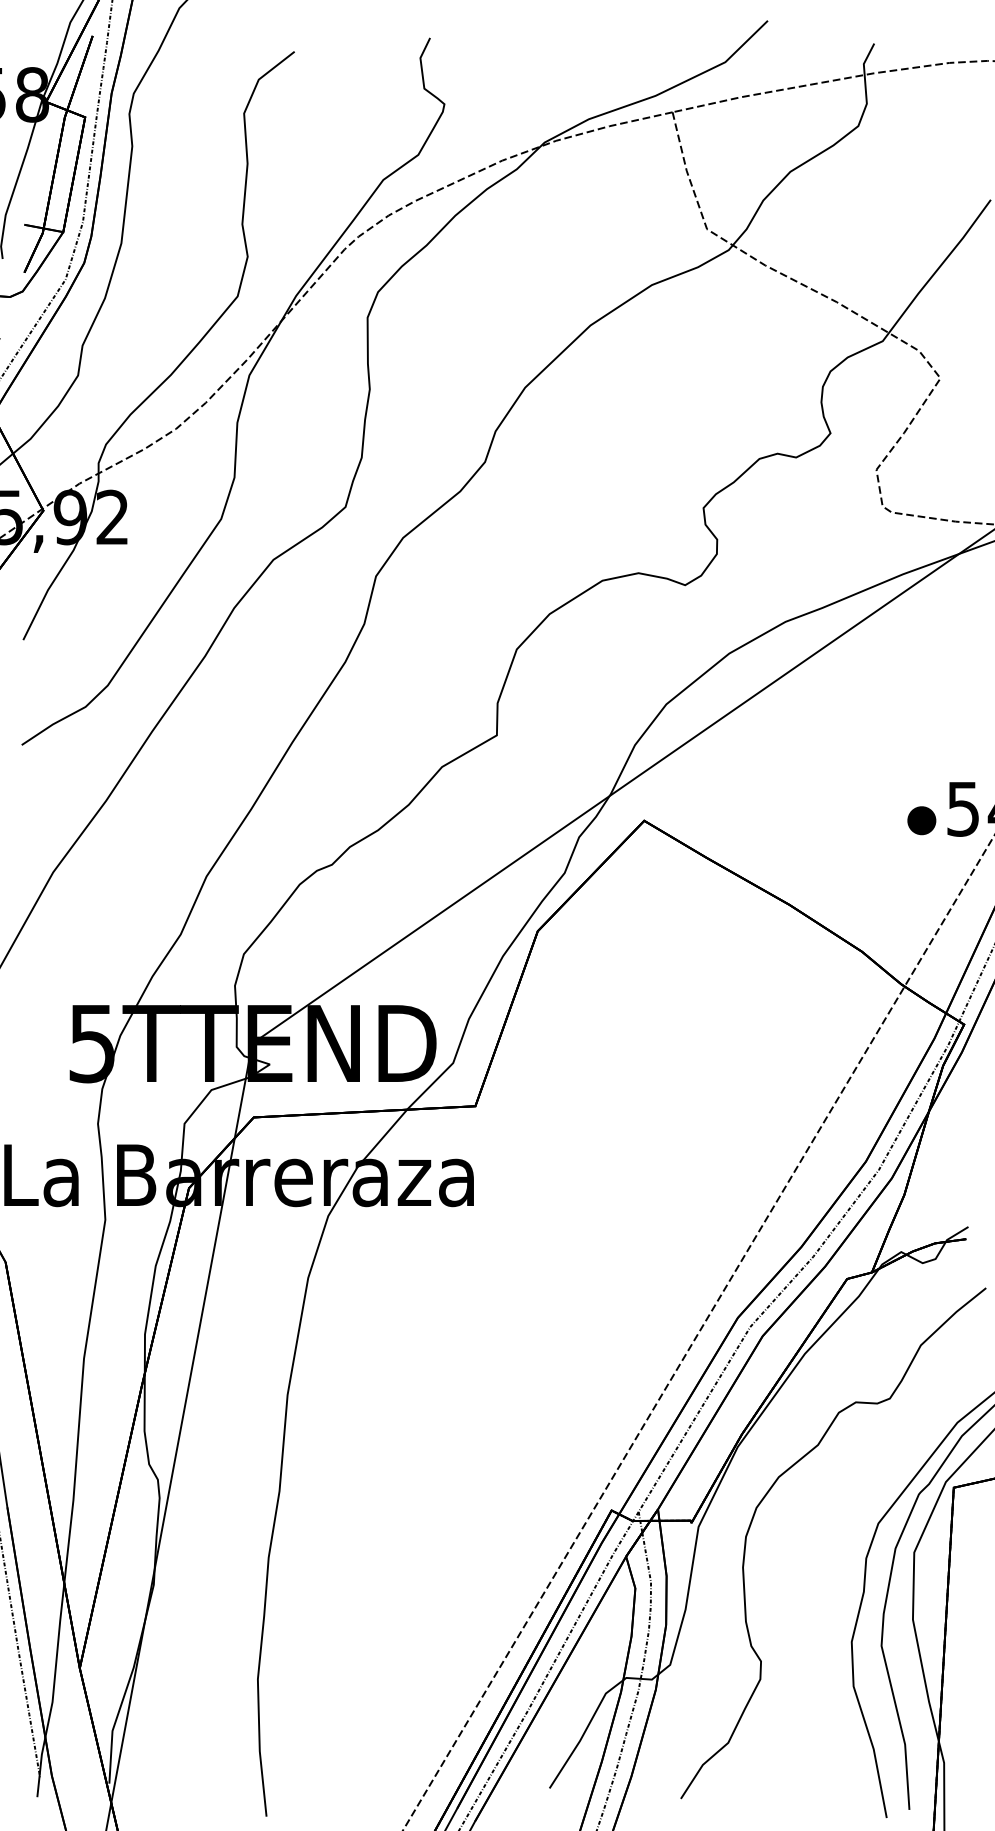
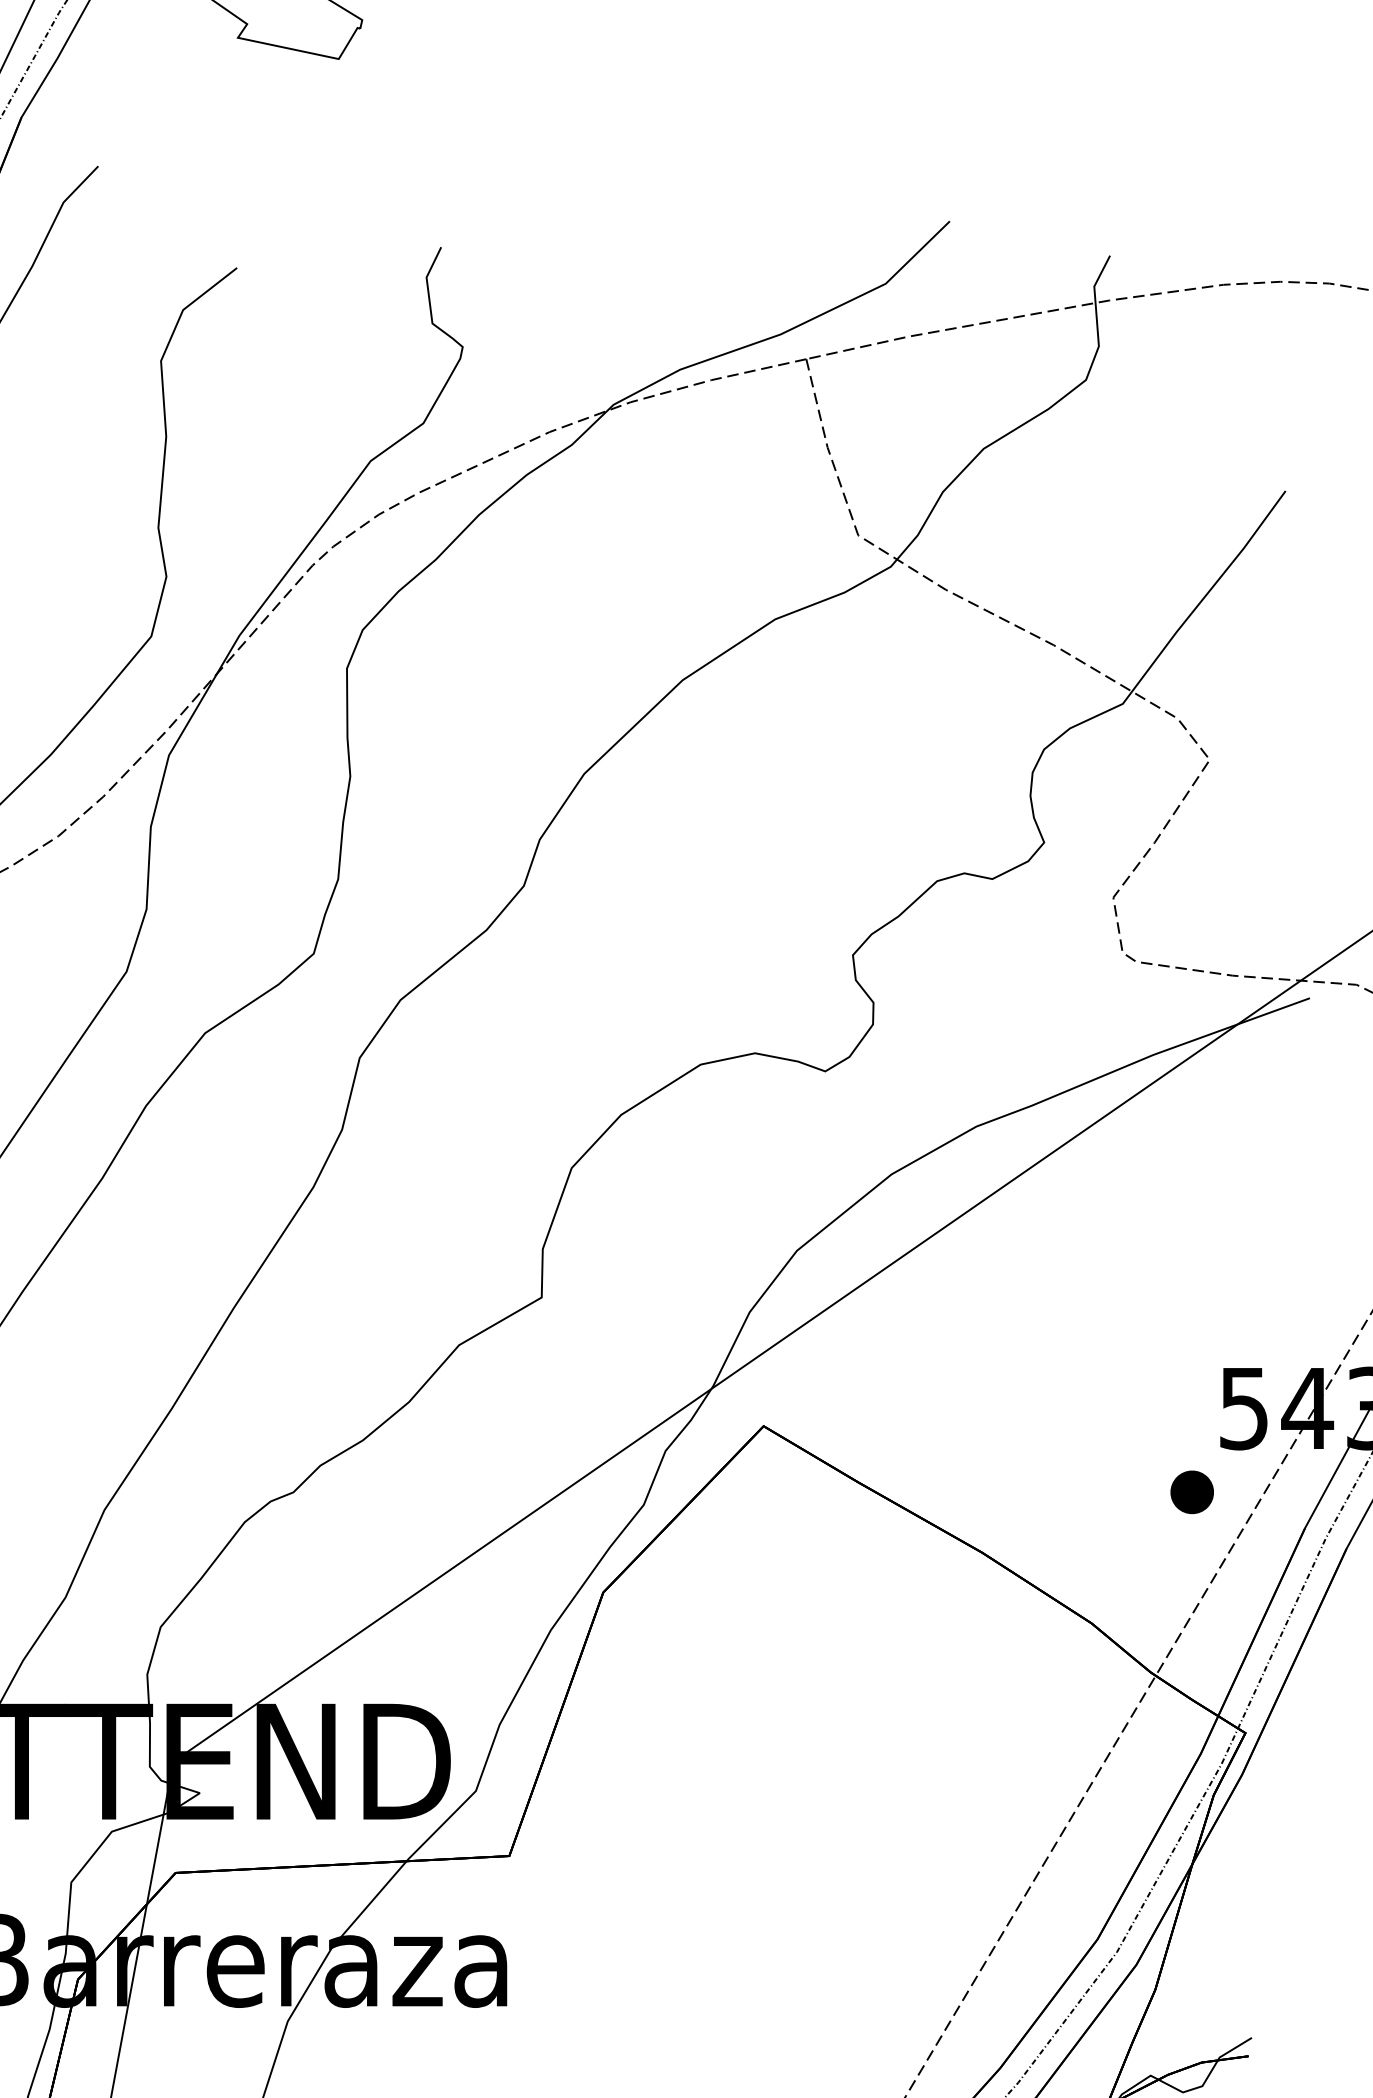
part: (921, 820) -> (1191, 1491), moved

